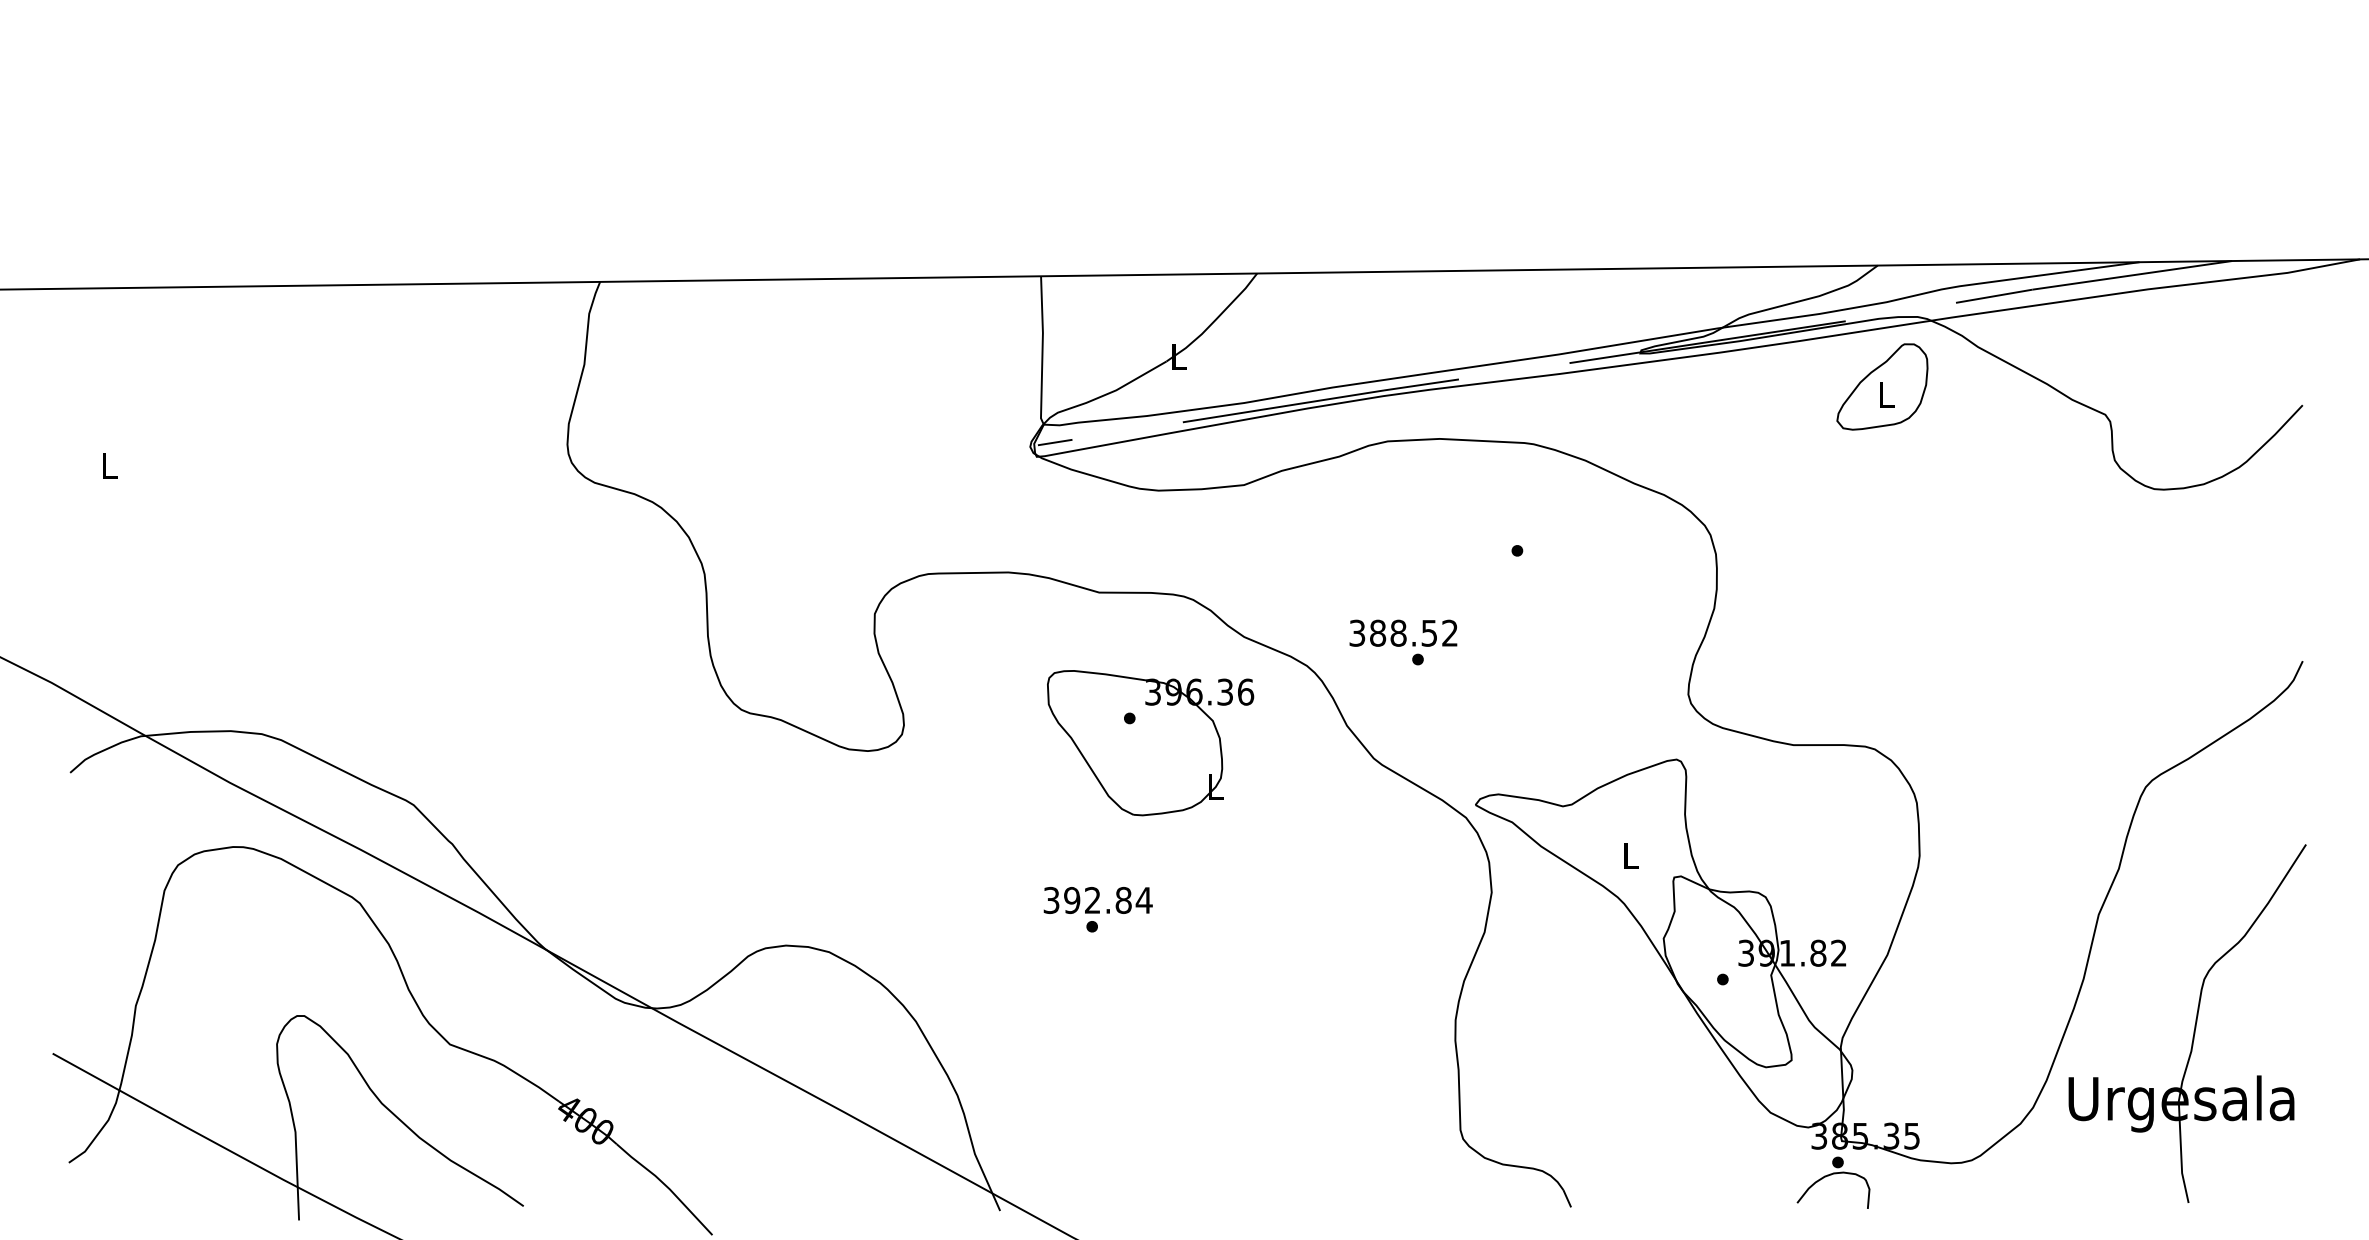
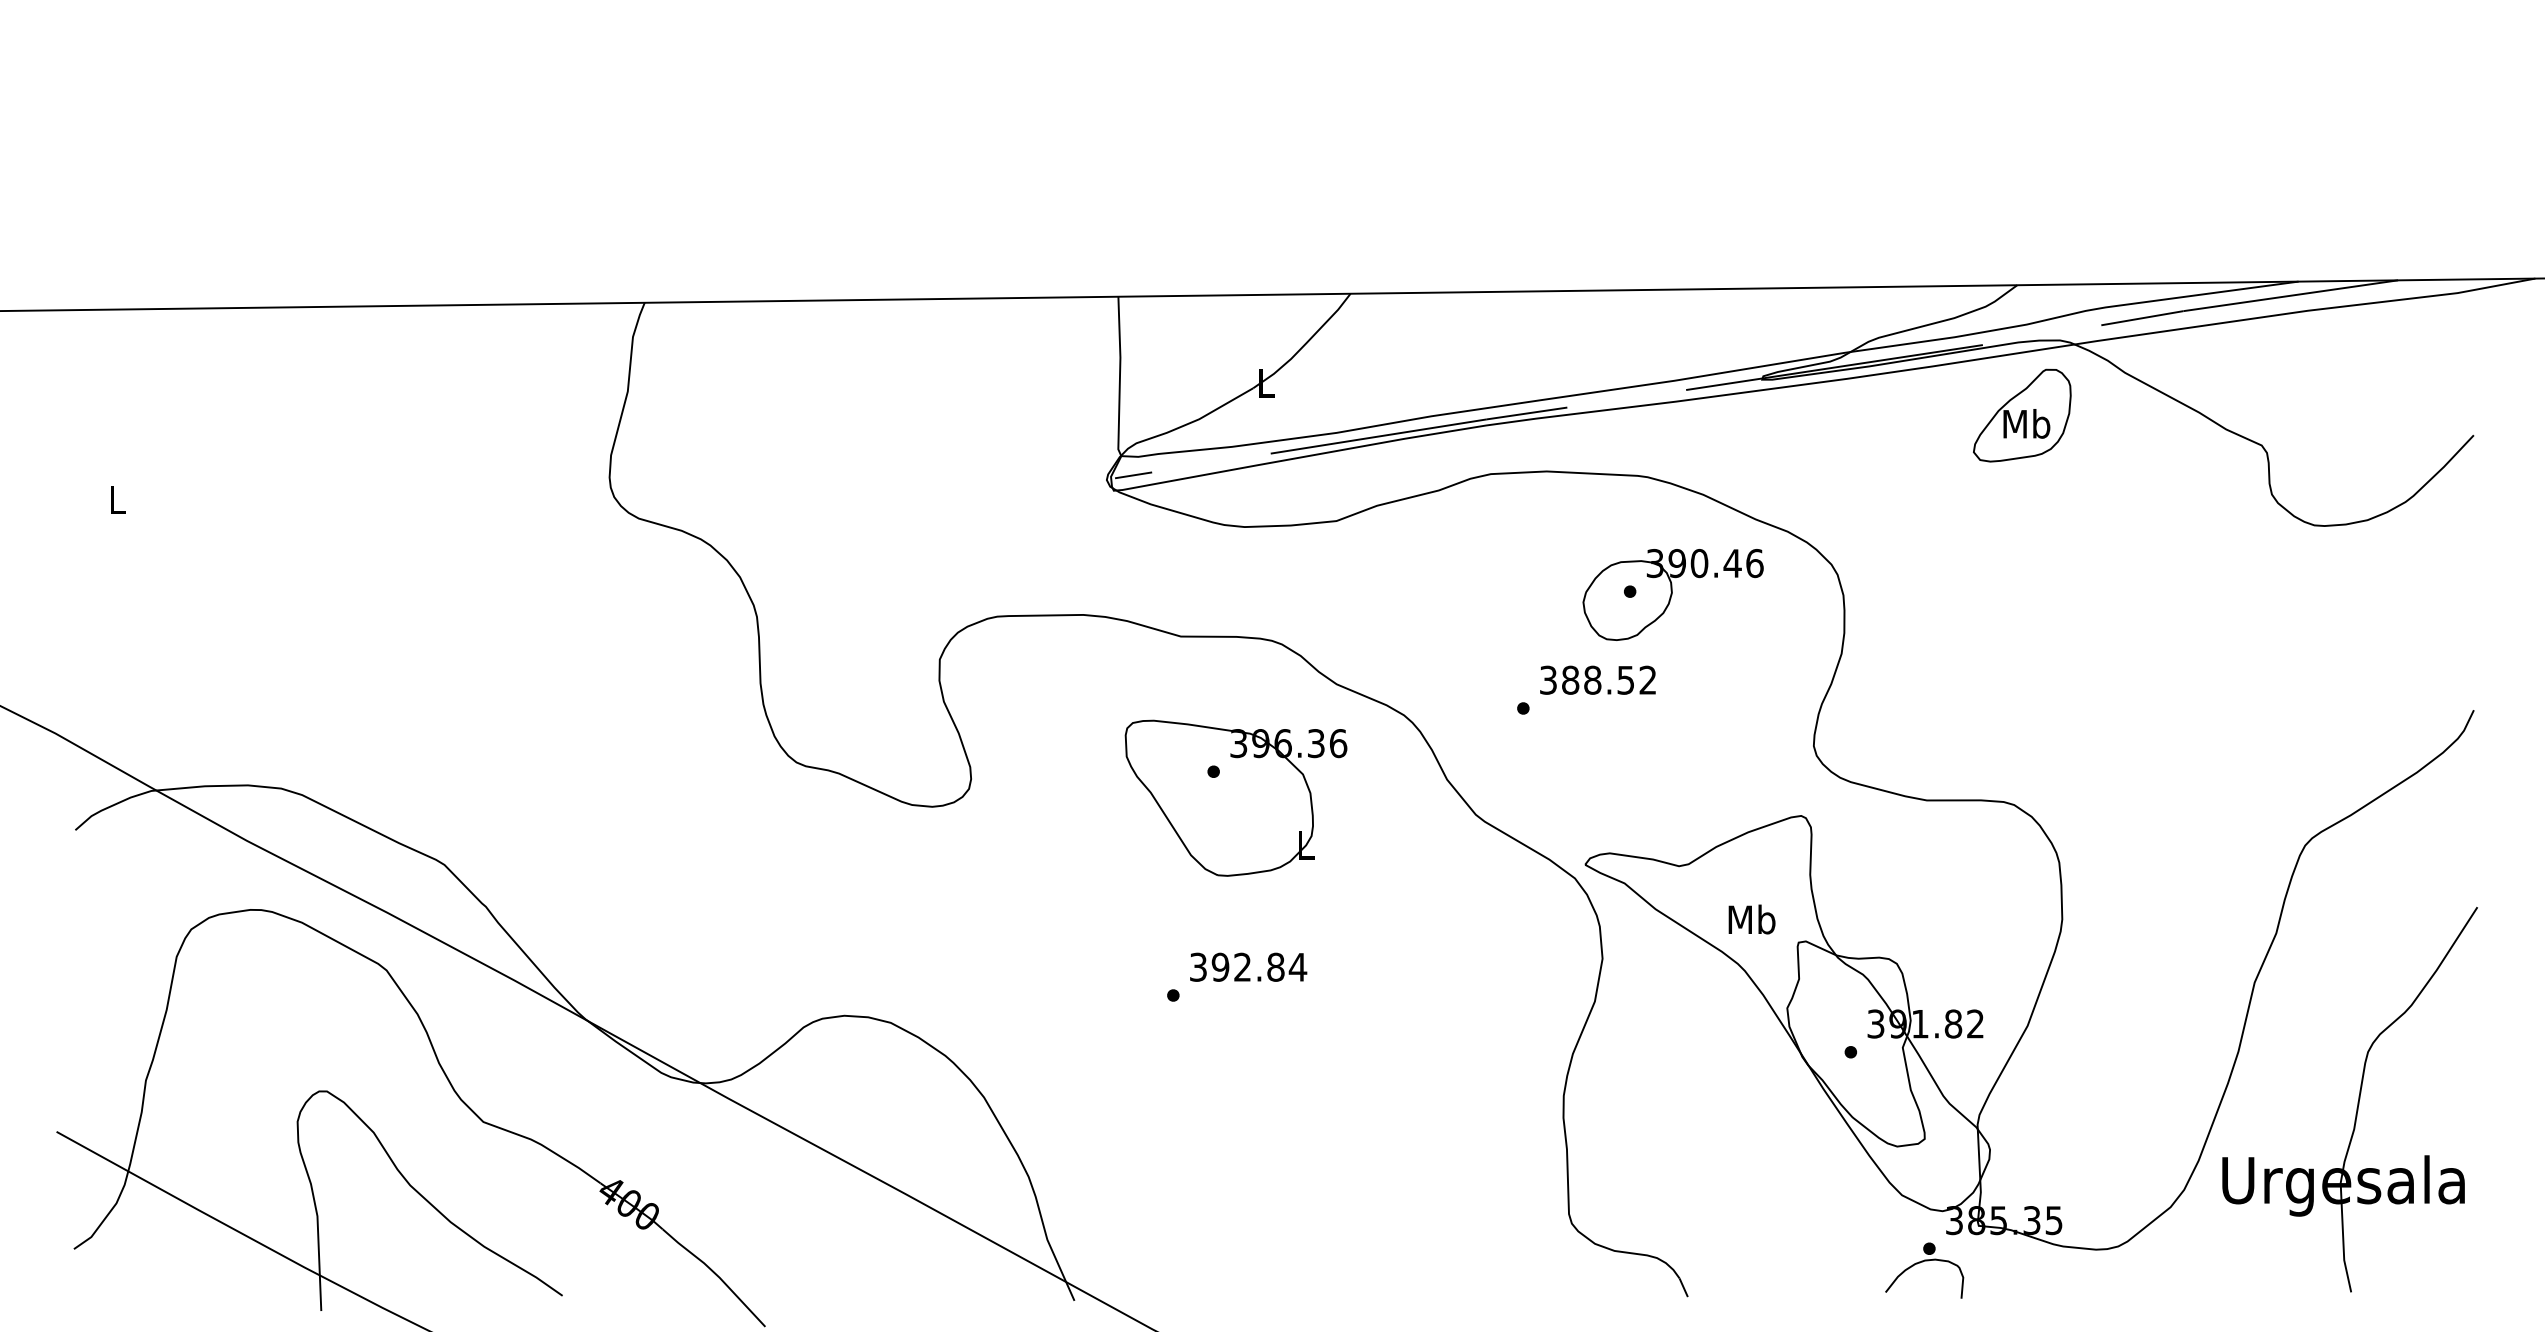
text: (1886, 394) -> (2026, 423), L -> Mb
part: (1557, 553) -> (1673, 594), added
text: (1403, 632) -> (1598, 679), moved
text: (1630, 855) -> (1751, 918), L -> Mb
text: (1097, 900) -> (1247, 967), moved
part: (1831, 1175) -> (1922, 1262), moved

